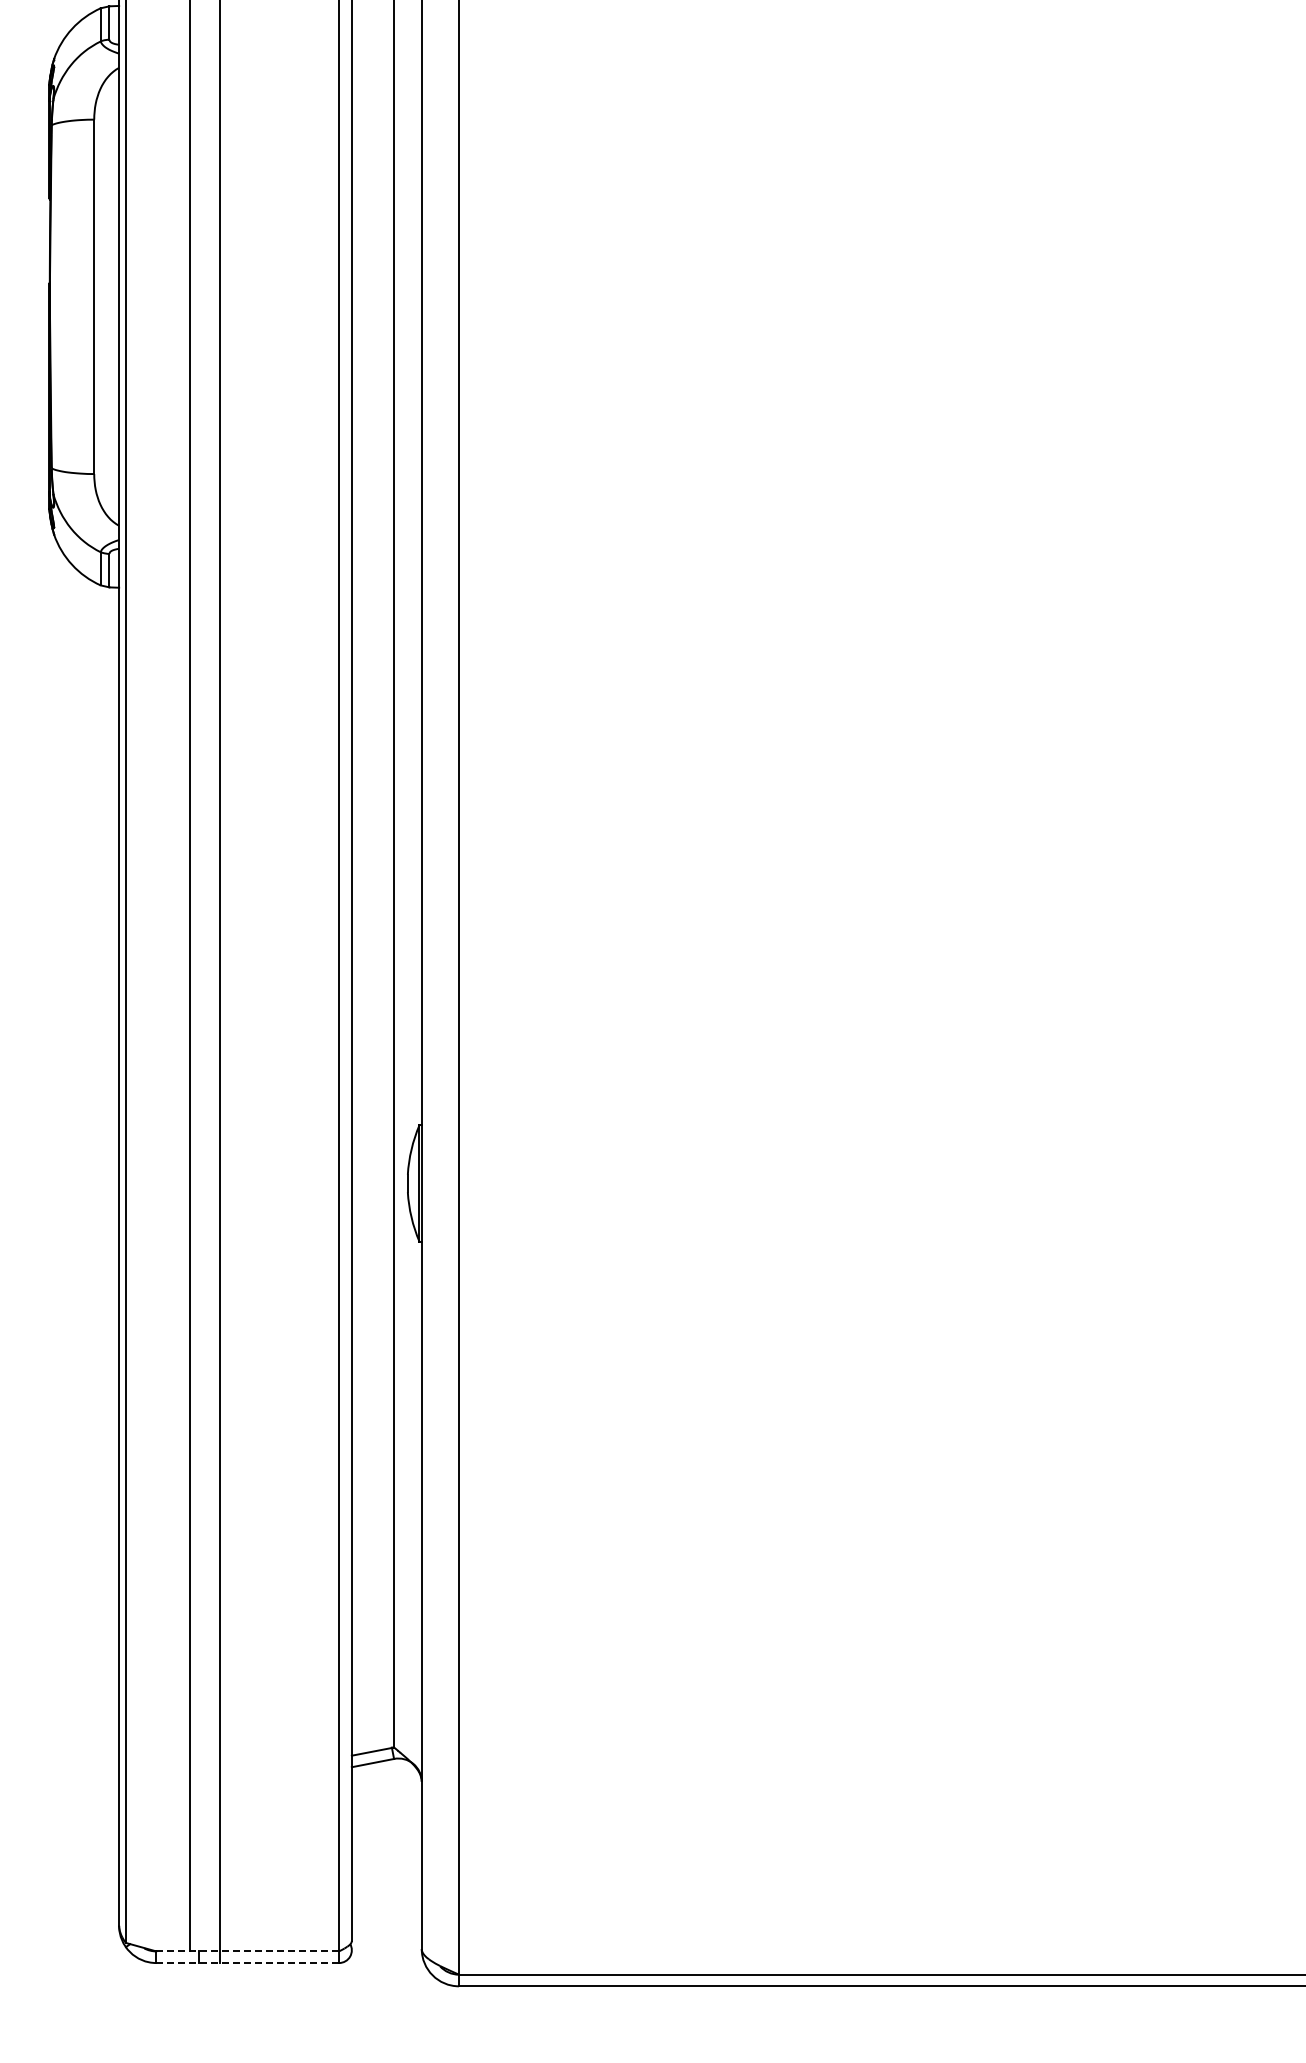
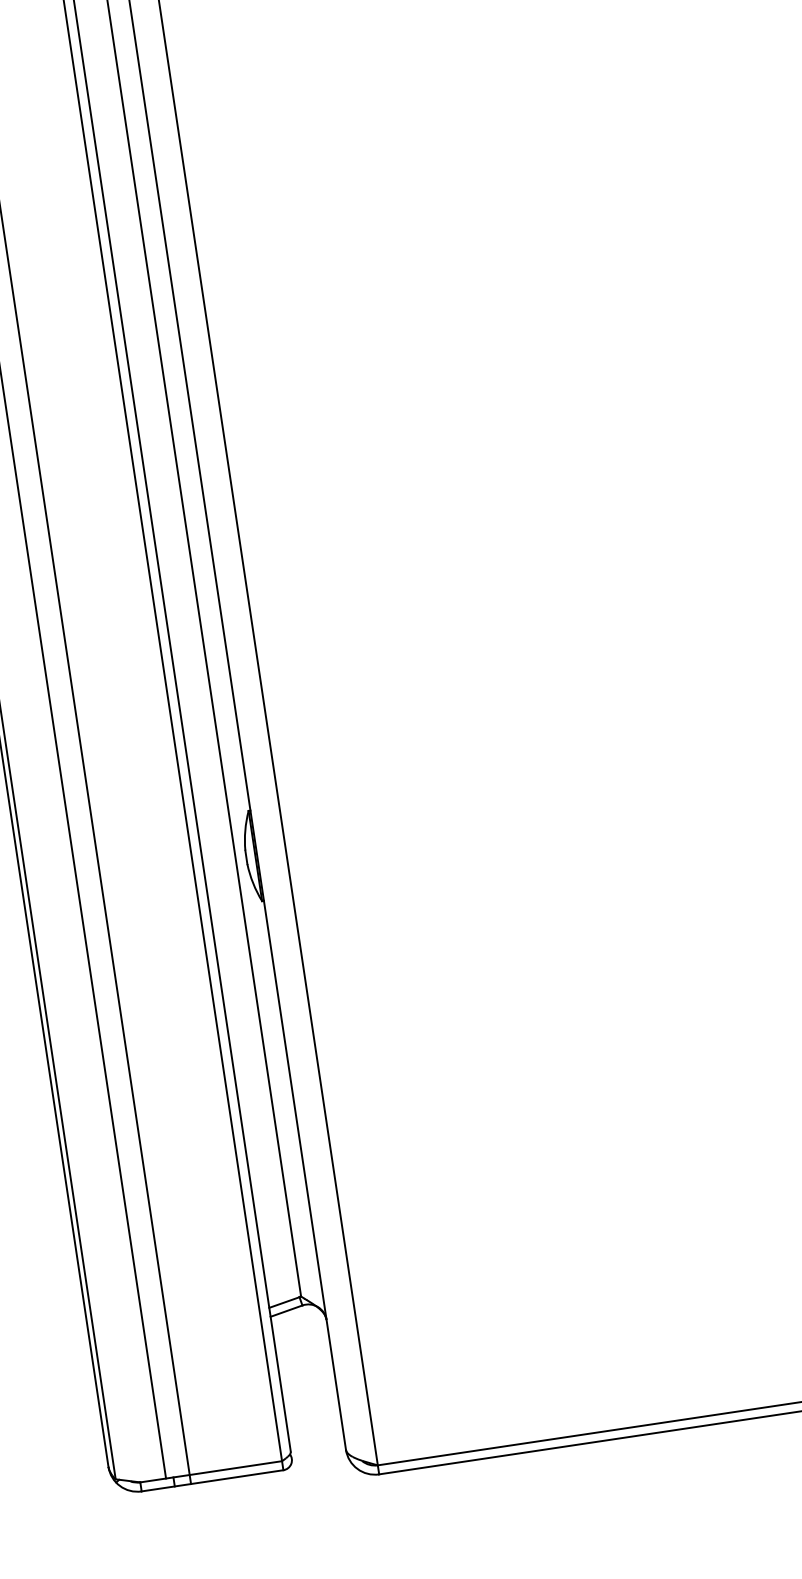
line: (247, 1951) -> (211, 1471), dashed -> solid
line: (247, 1963) -> (212, 1481), dashed -> solid

